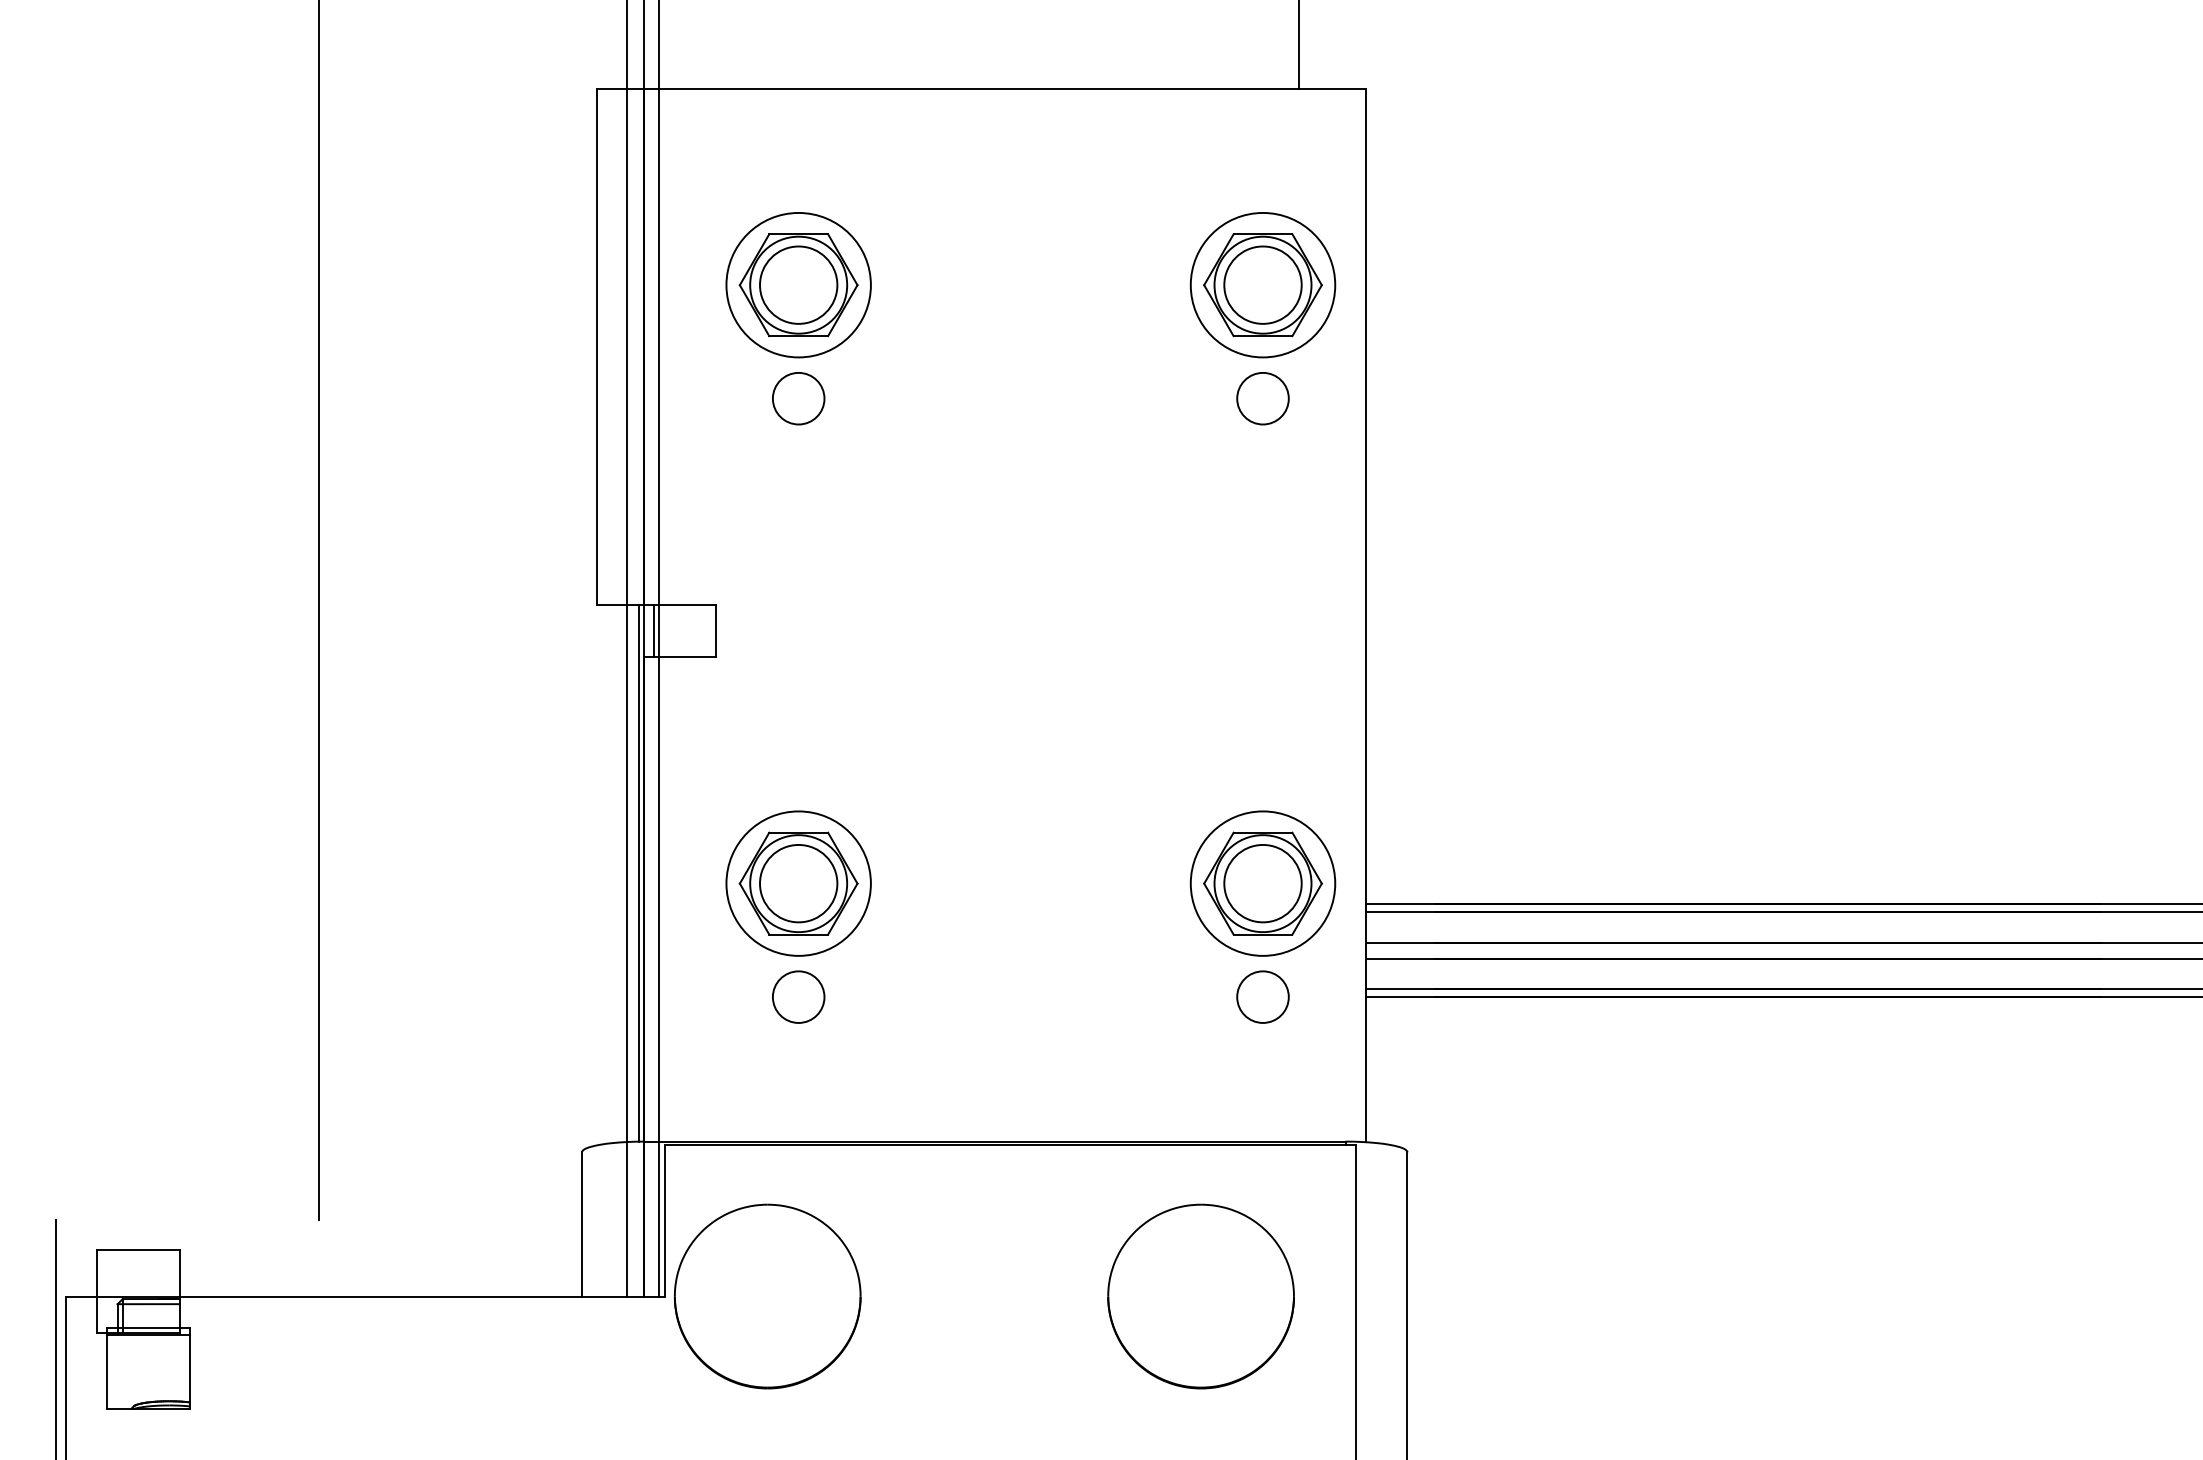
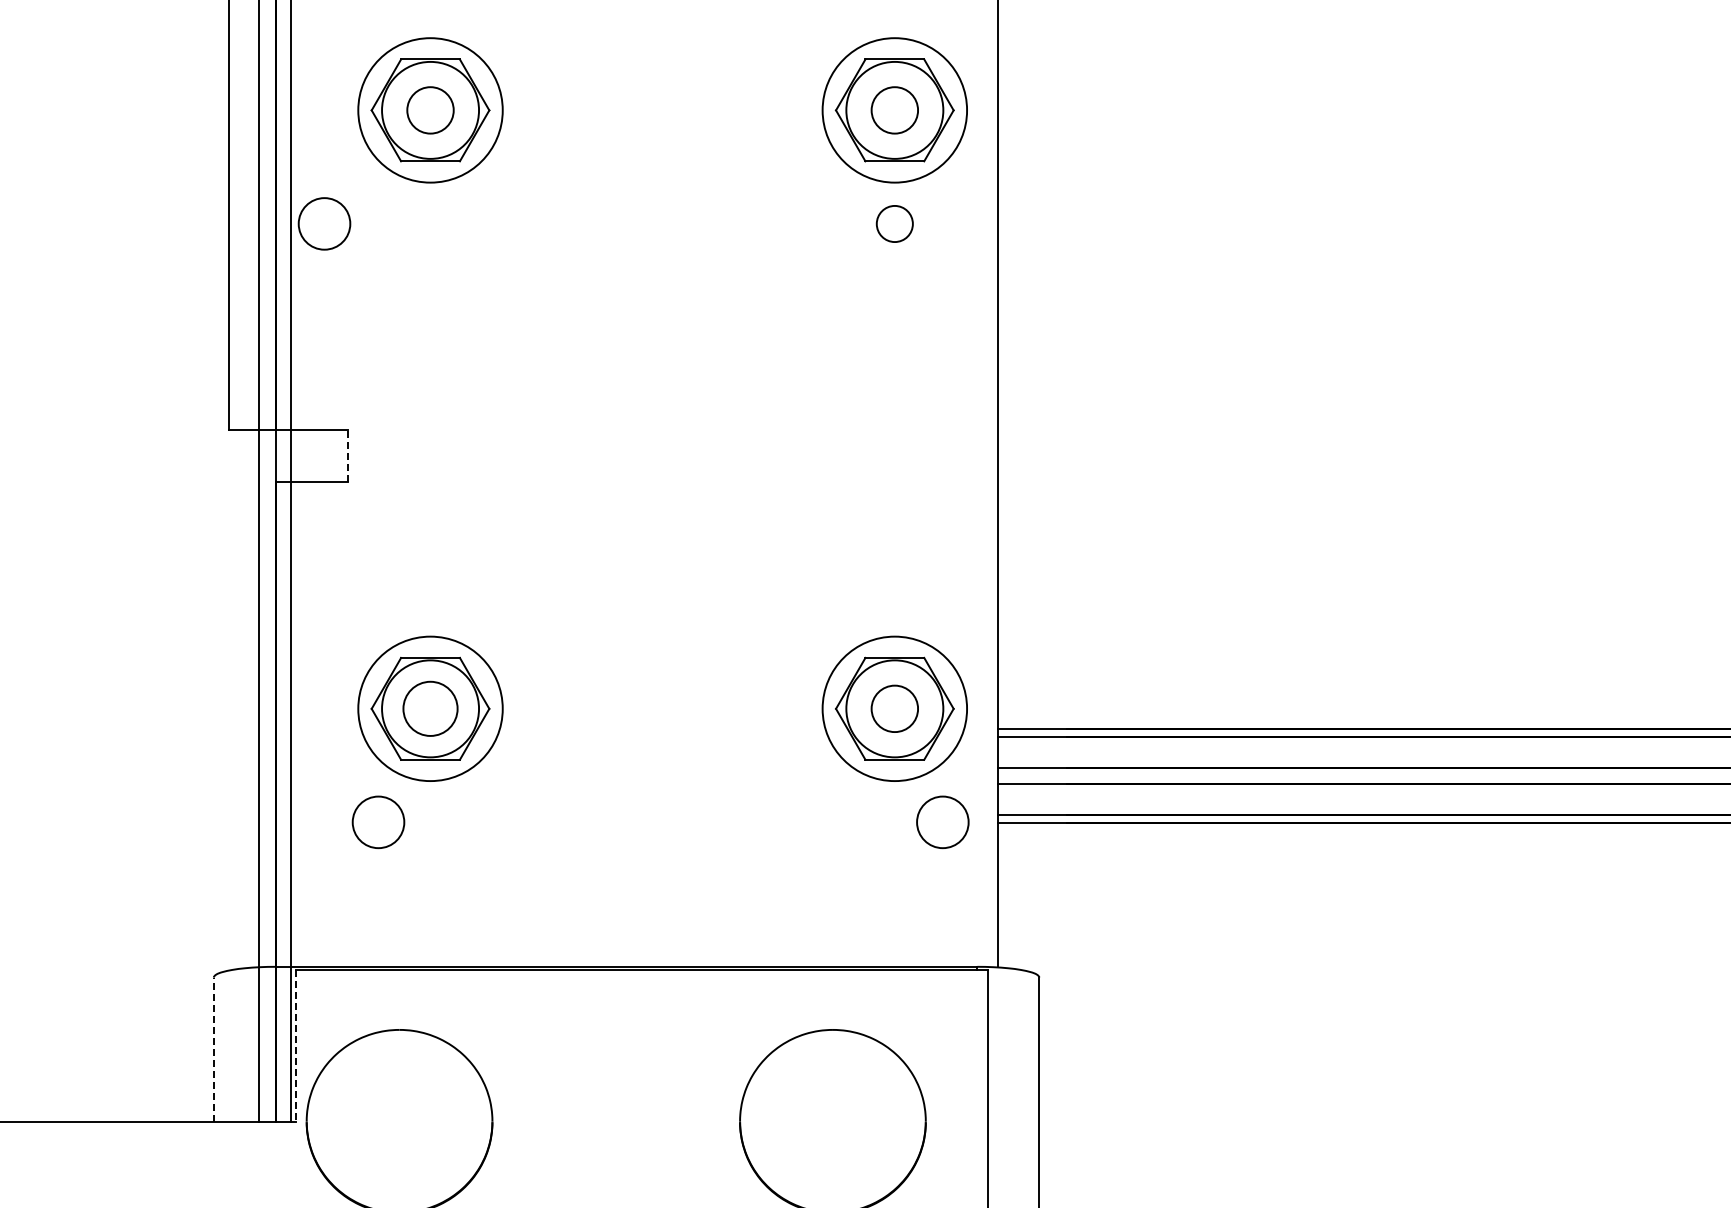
circle: (798, 284) -> (430, 109), size x0.6
circle: (1262, 284) -> (894, 109), size x0.6
circle: (798, 398) -> (324, 223), moved
circle: (1262, 398) -> (894, 223), size x0.7
line: (654, 630) -> (286, 455), removed
line: (716, 630) -> (348, 455), solid -> dashed
line: (638, 873) -> (270, 698), removed
circle: (798, 883) -> (430, 708), size x0.7
circle: (1262, 883) -> (894, 708), size x0.6
circle: (798, 996) -> (378, 821), moved
circle: (1262, 996) -> (942, 821), moved
line: (664, 1221) -> (296, 1046), solid -> dashed
line: (582, 1224) -> (214, 1049), solid -> dashed

